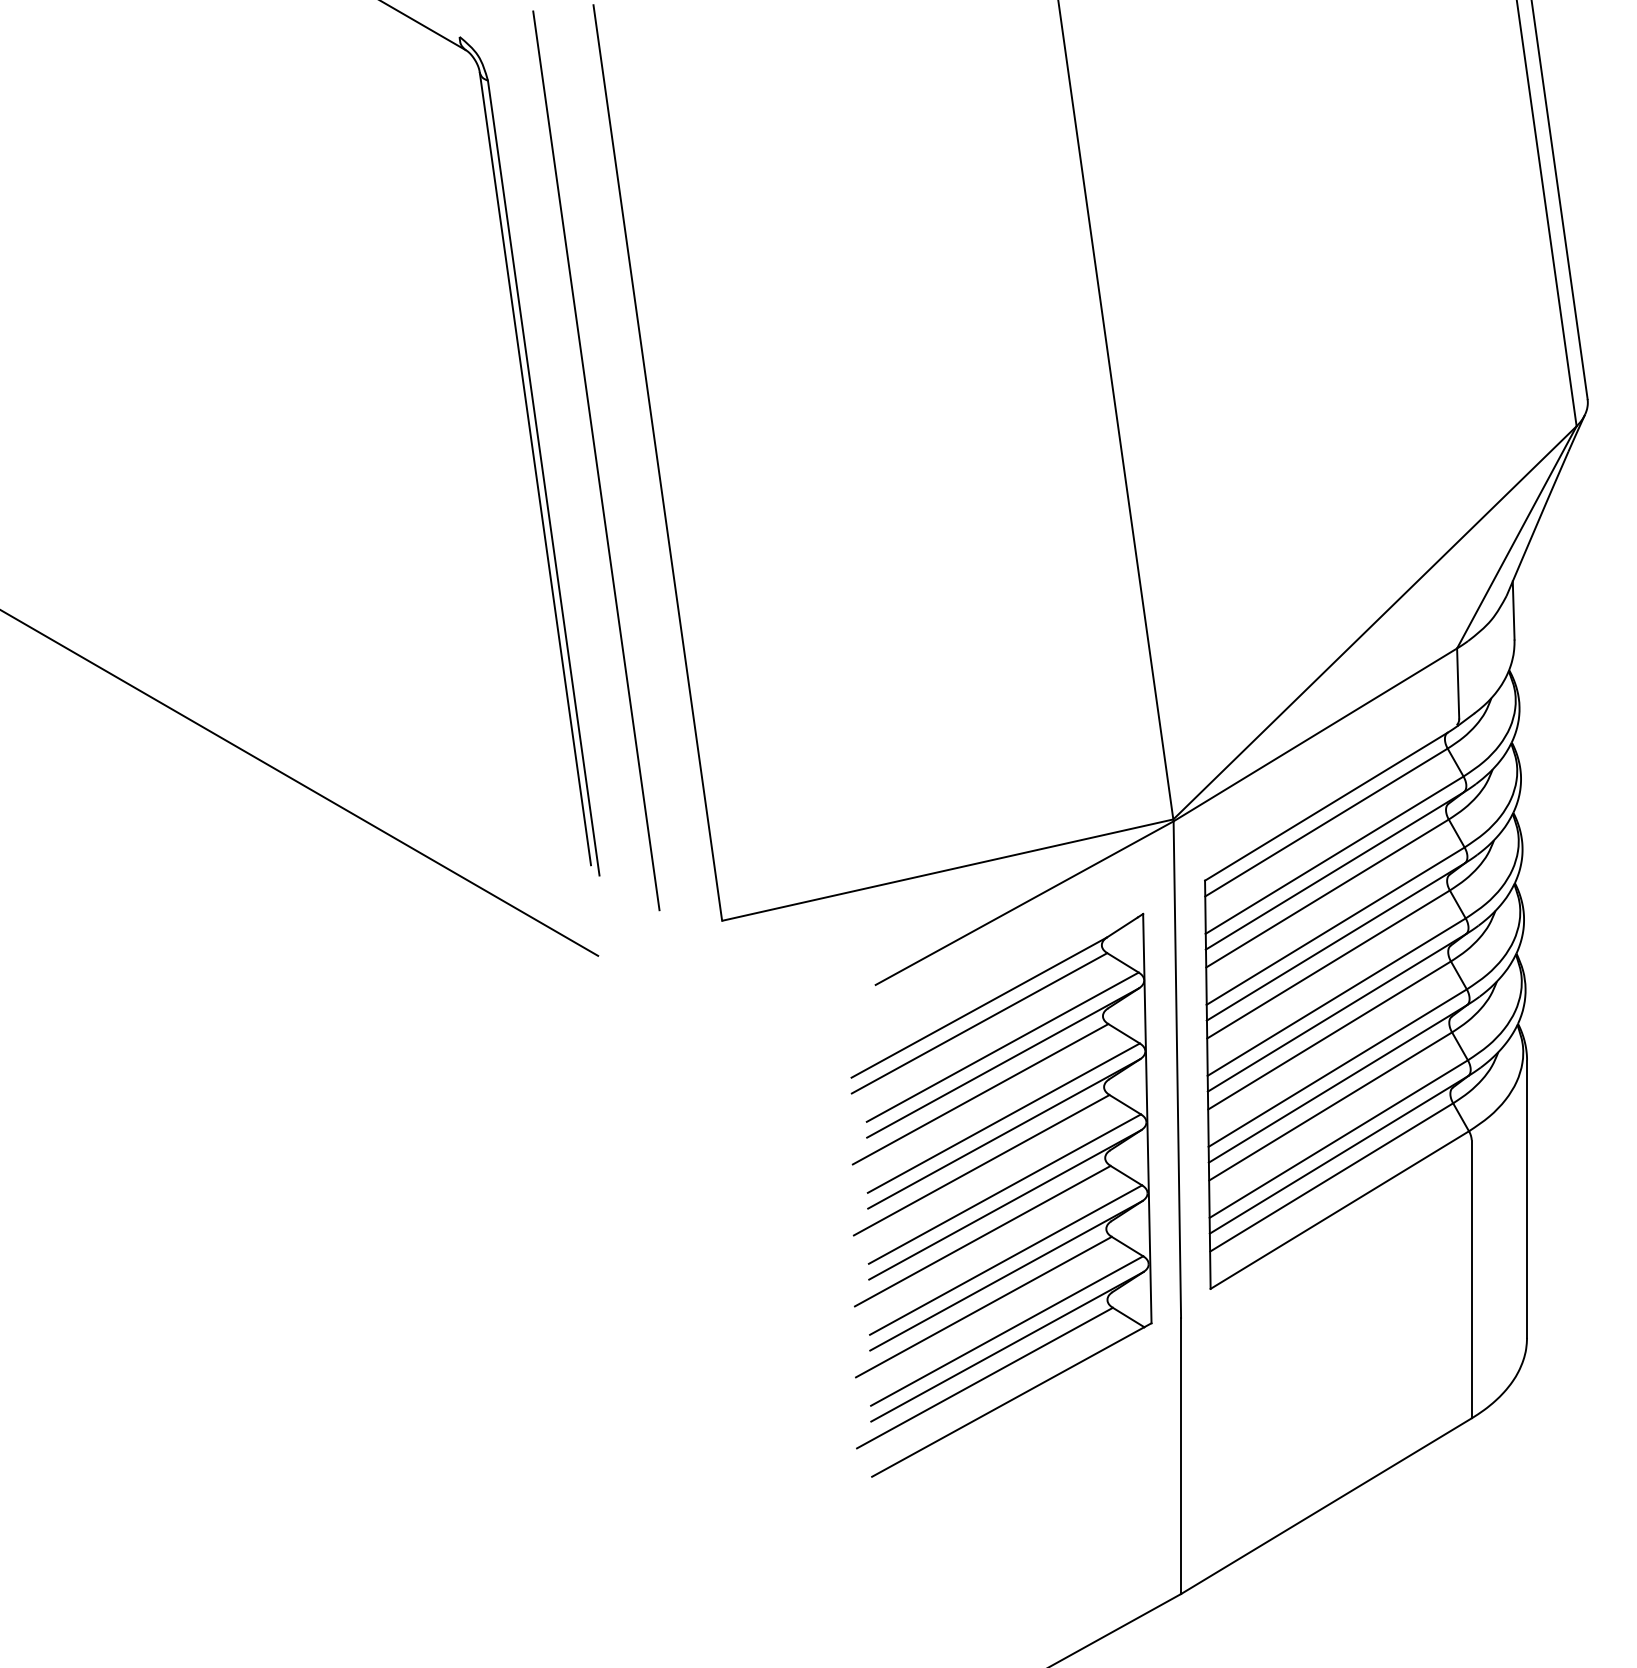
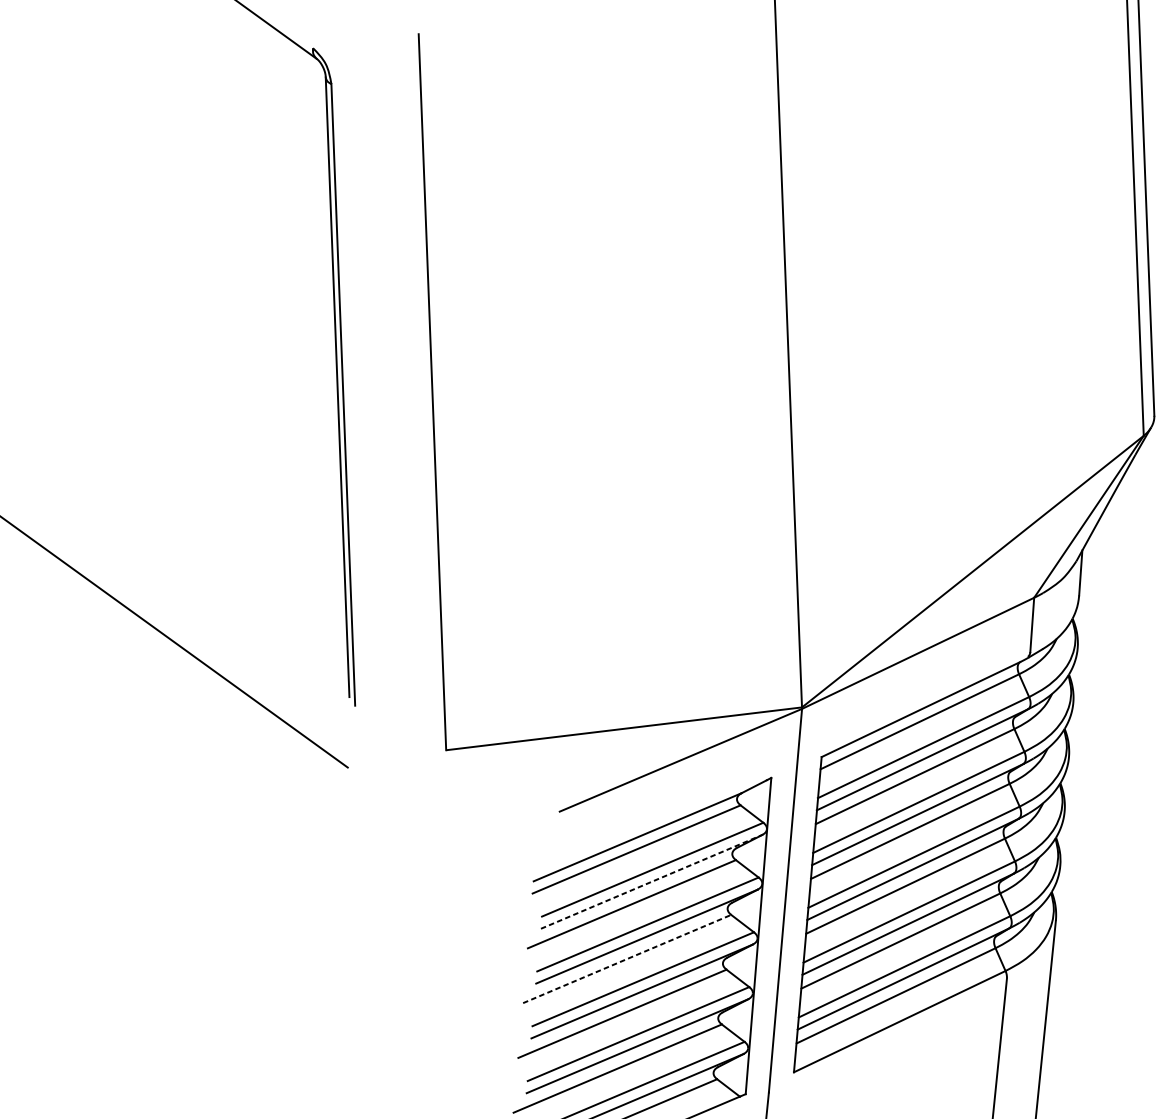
line: (596, 460) -> (385, 385), removed
line: (1003, 1062) -> (652, 881), solid -> dashed
line: (981, 1165) -> (626, 959), solid -> dashed

